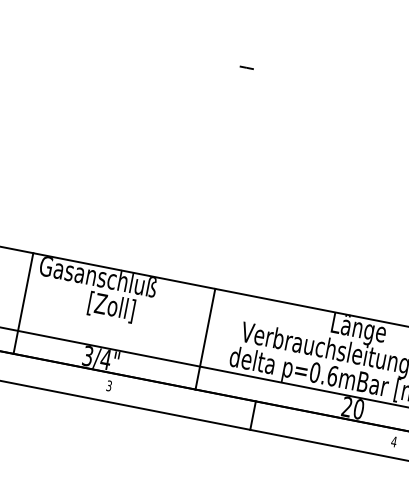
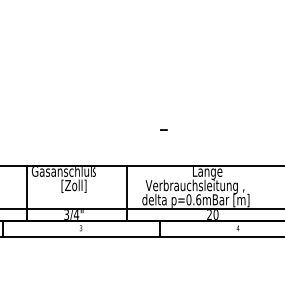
part: (246, 66) -> (163, 129), moved

